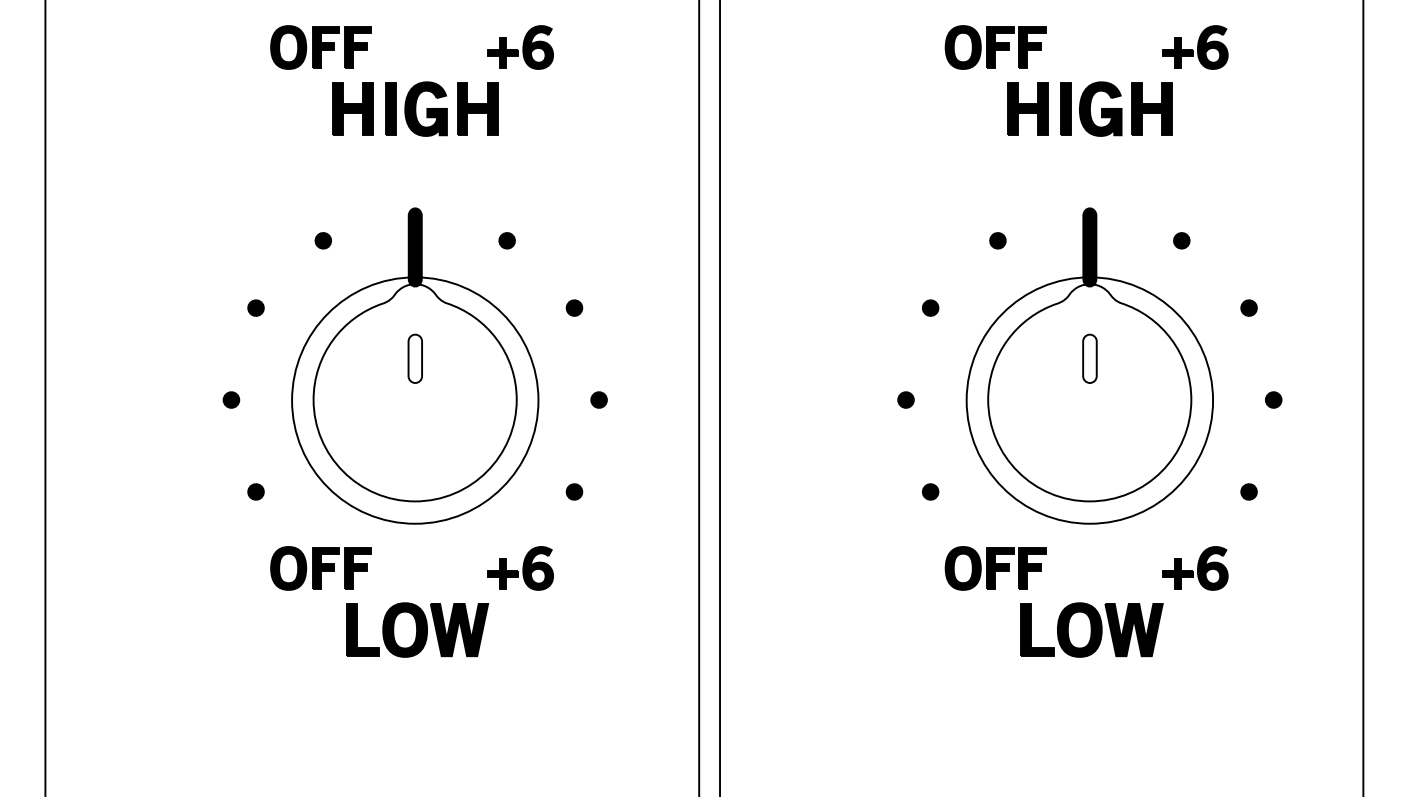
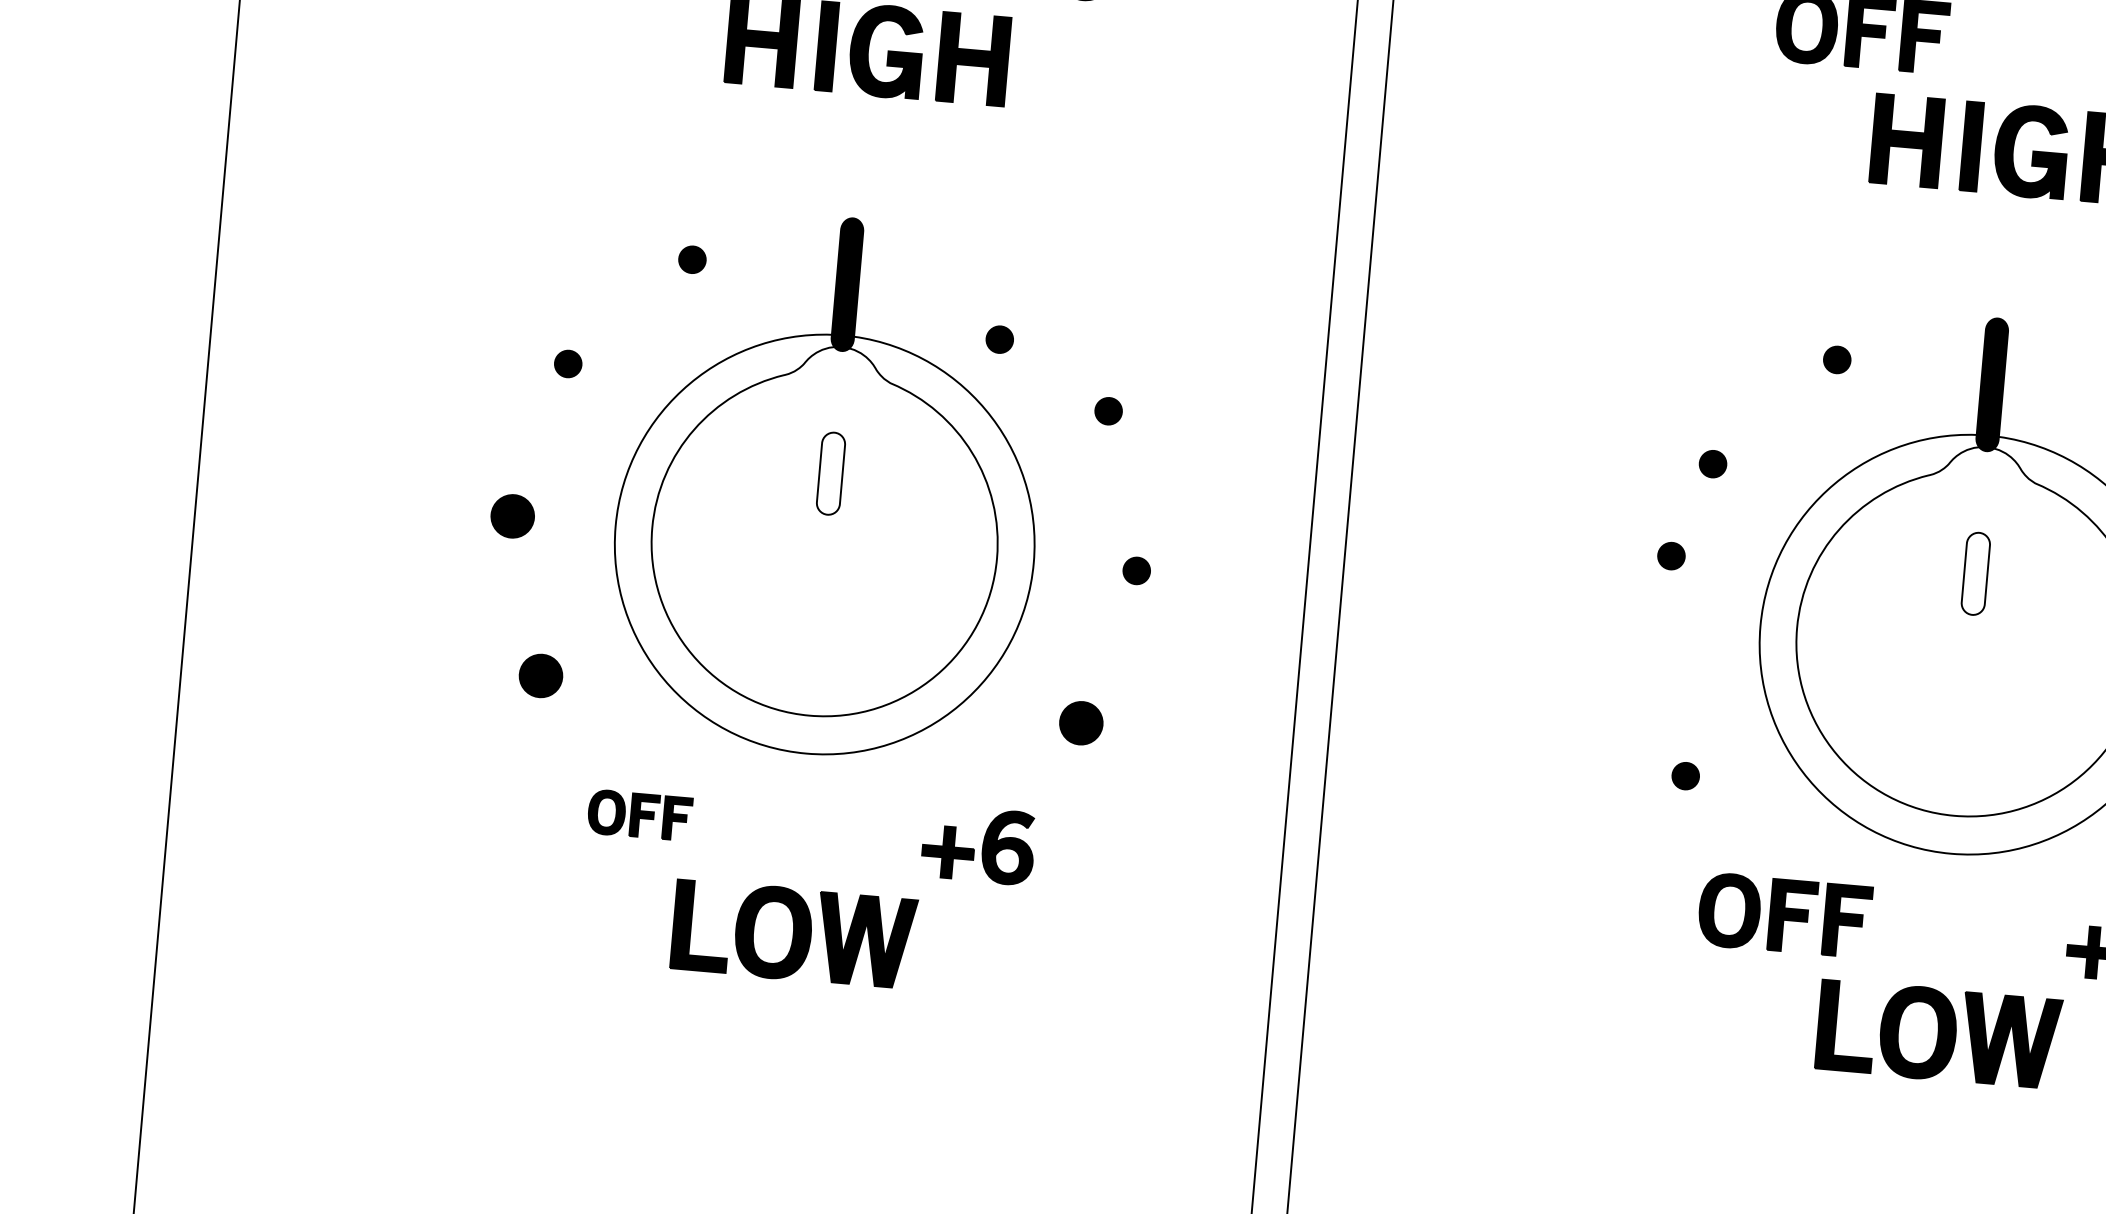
part: (506, 240) -> (998, 339), moved
part: (231, 399) -> (513, 515), size x1.6
part: (905, 399) -> (1670, 555), moved
part: (255, 491) -> (540, 675), size x1.6
part: (574, 491) -> (1081, 722), size x1.6
part: (320, 568) -> (638, 815), size x0.6

